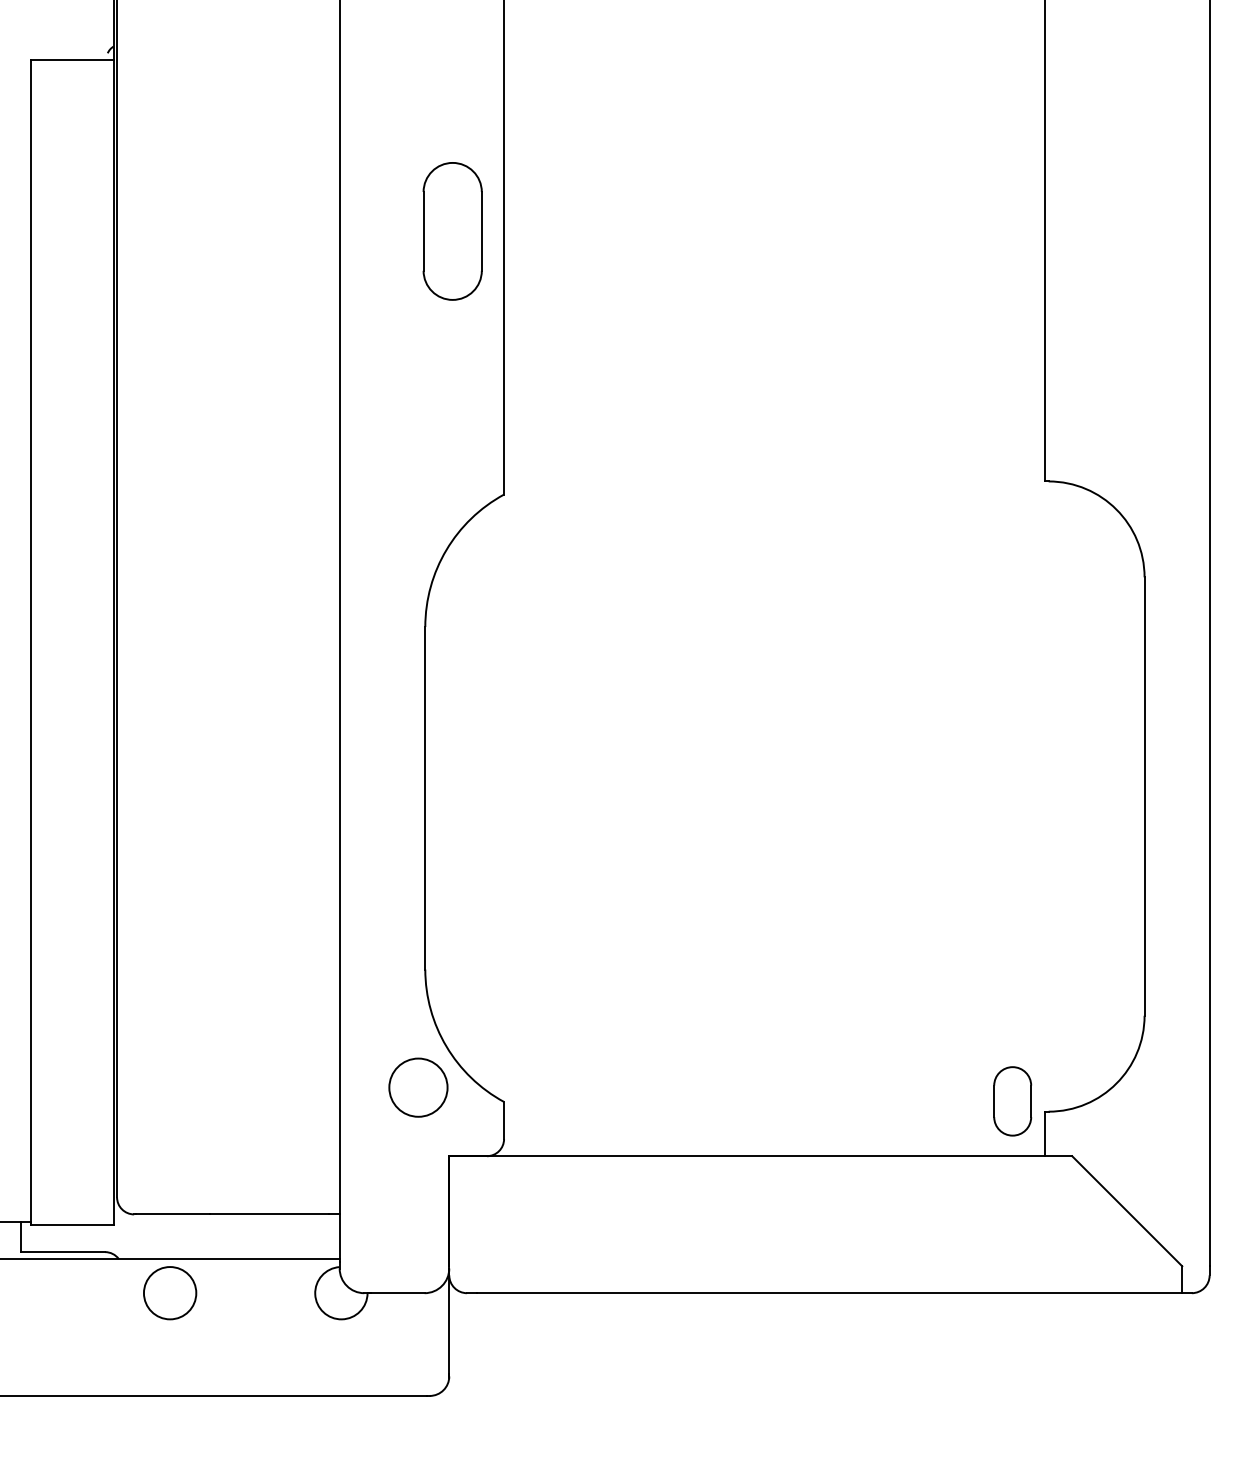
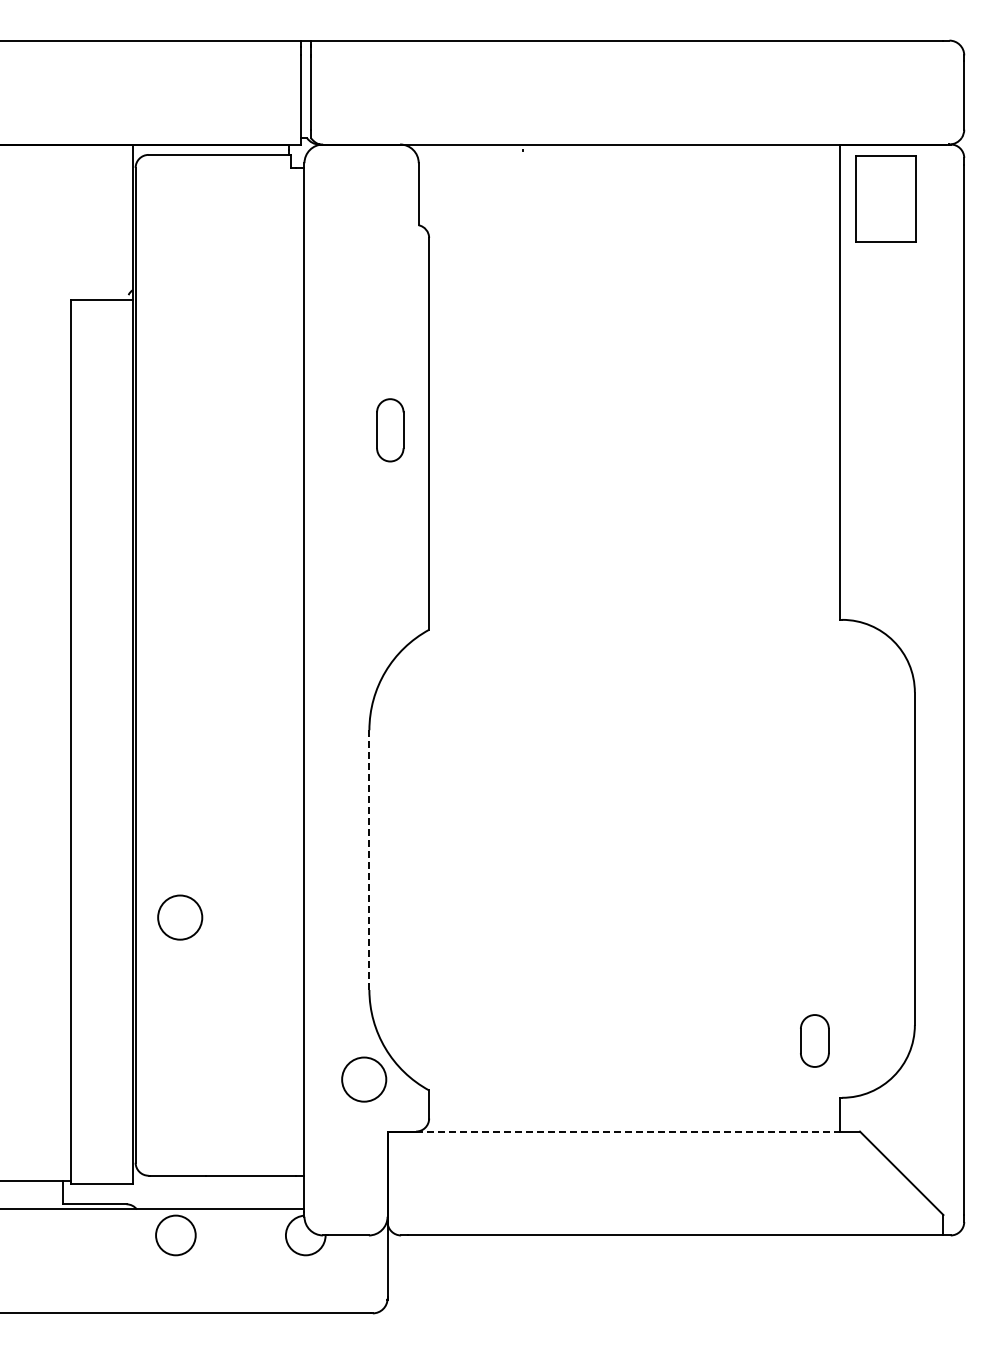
part: (453, 231) -> (390, 430), size x0.6
line: (425, 798) -> (369, 860), solid -> dashed
circle: (176, 873) -> (180, 917), added
part: (1012, 1100) -> (814, 1040), moved
line: (765, 1156) -> (627, 1131), solid -> dashed

